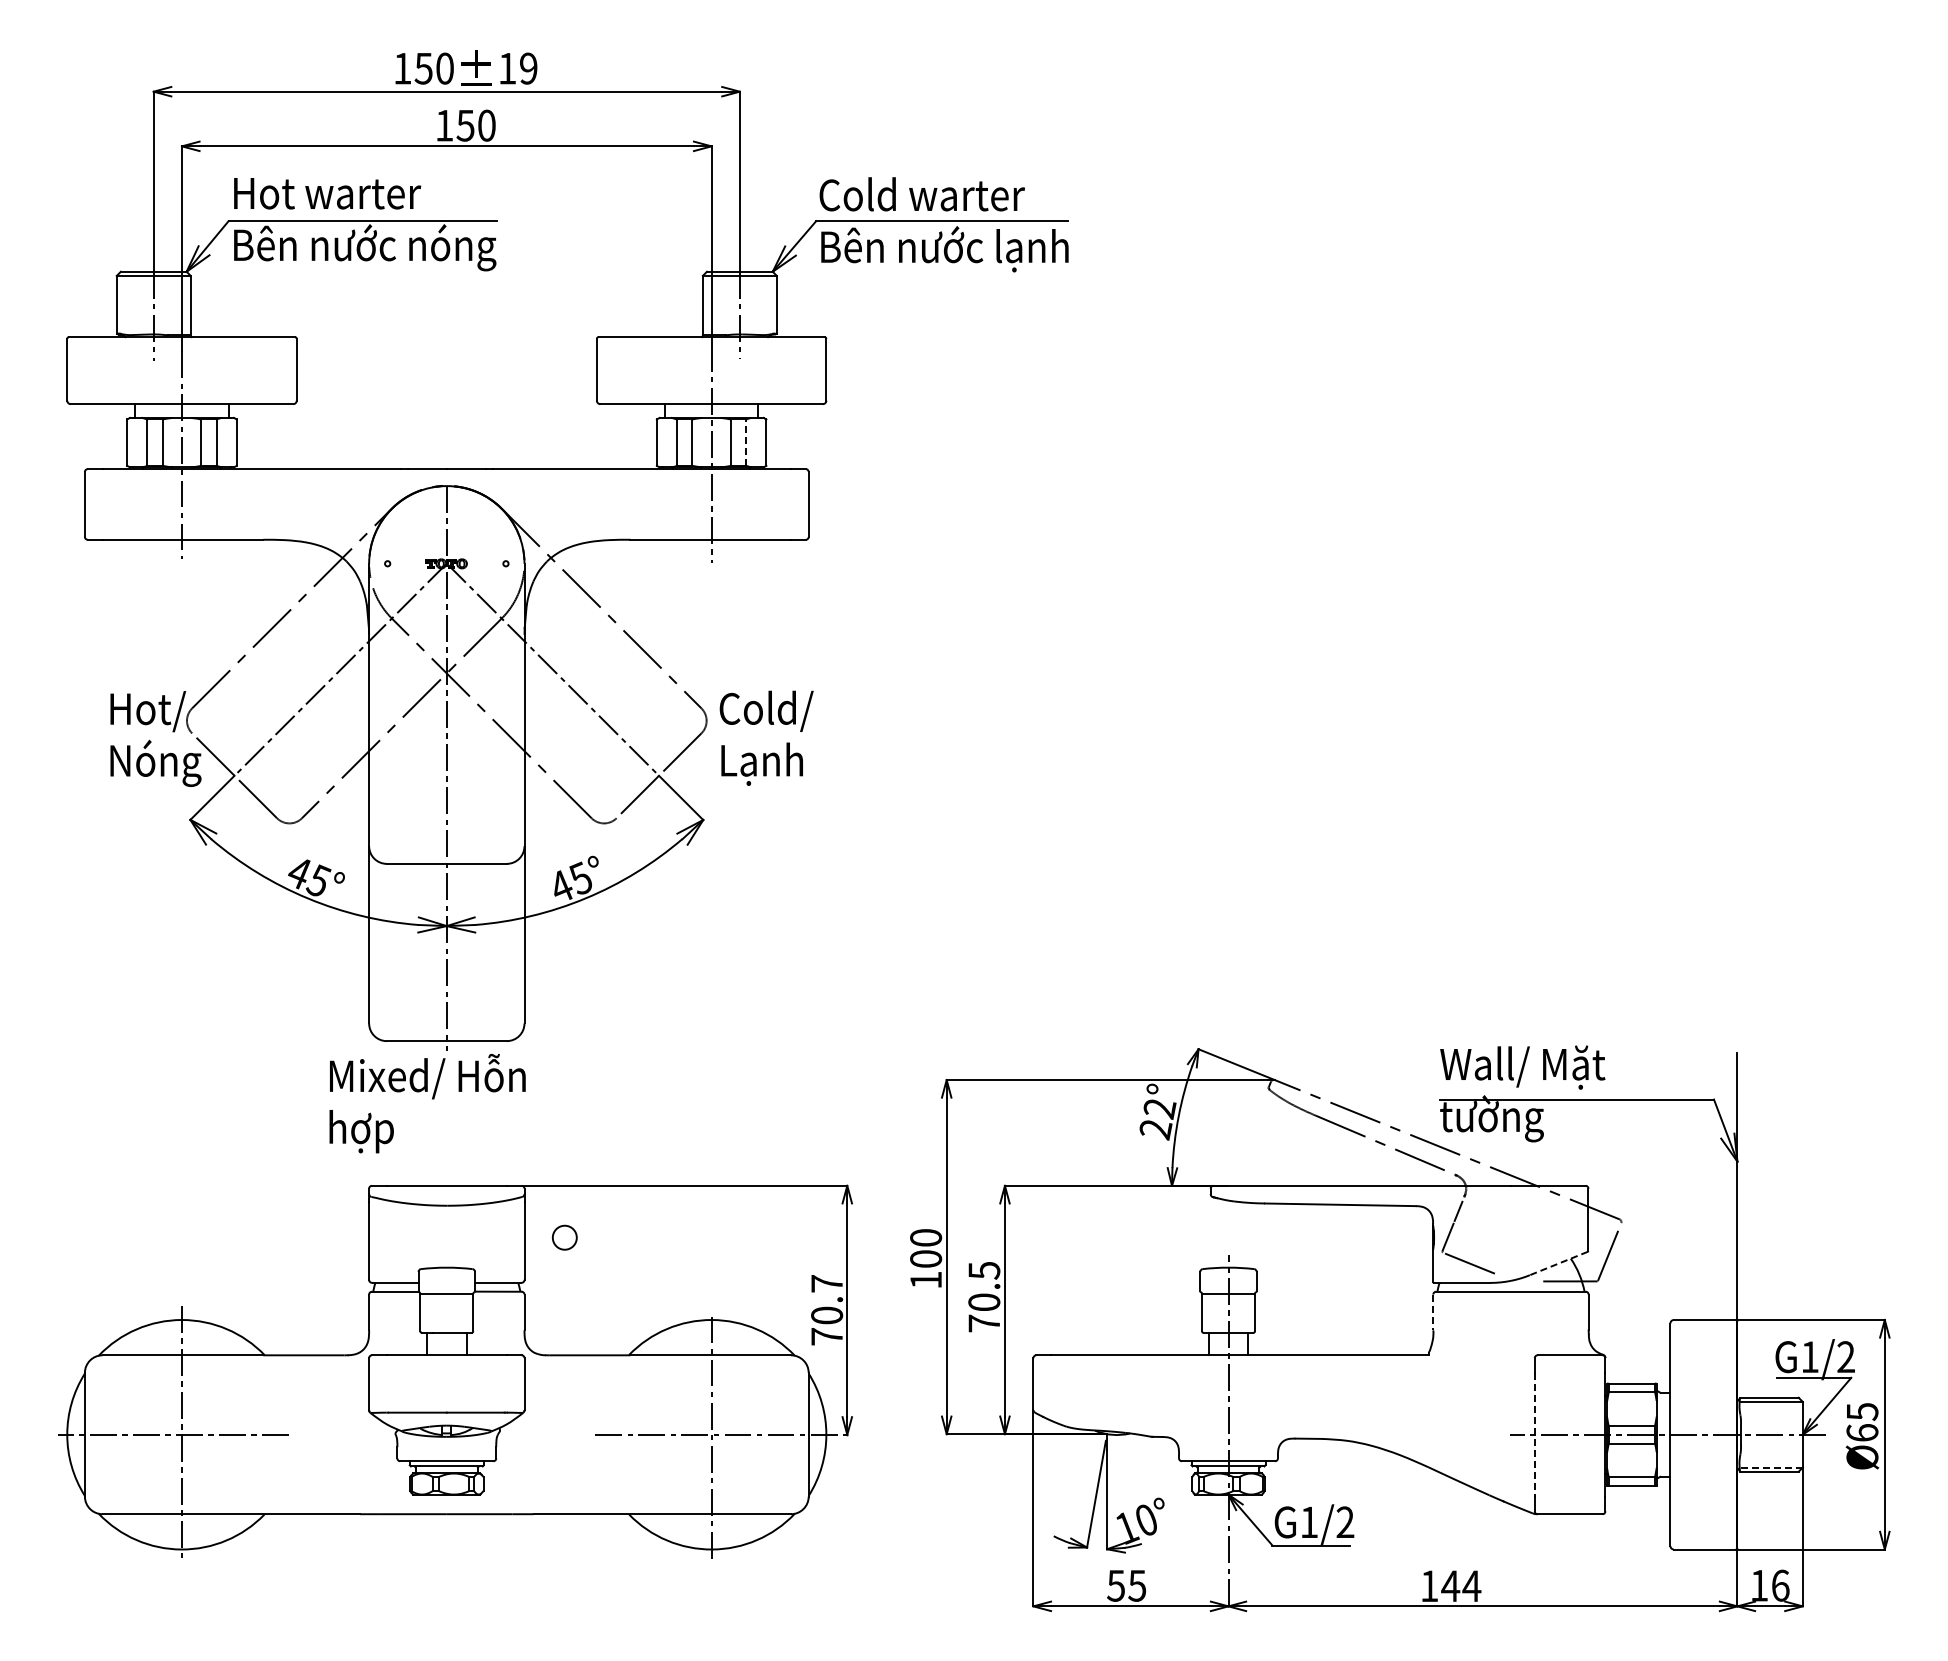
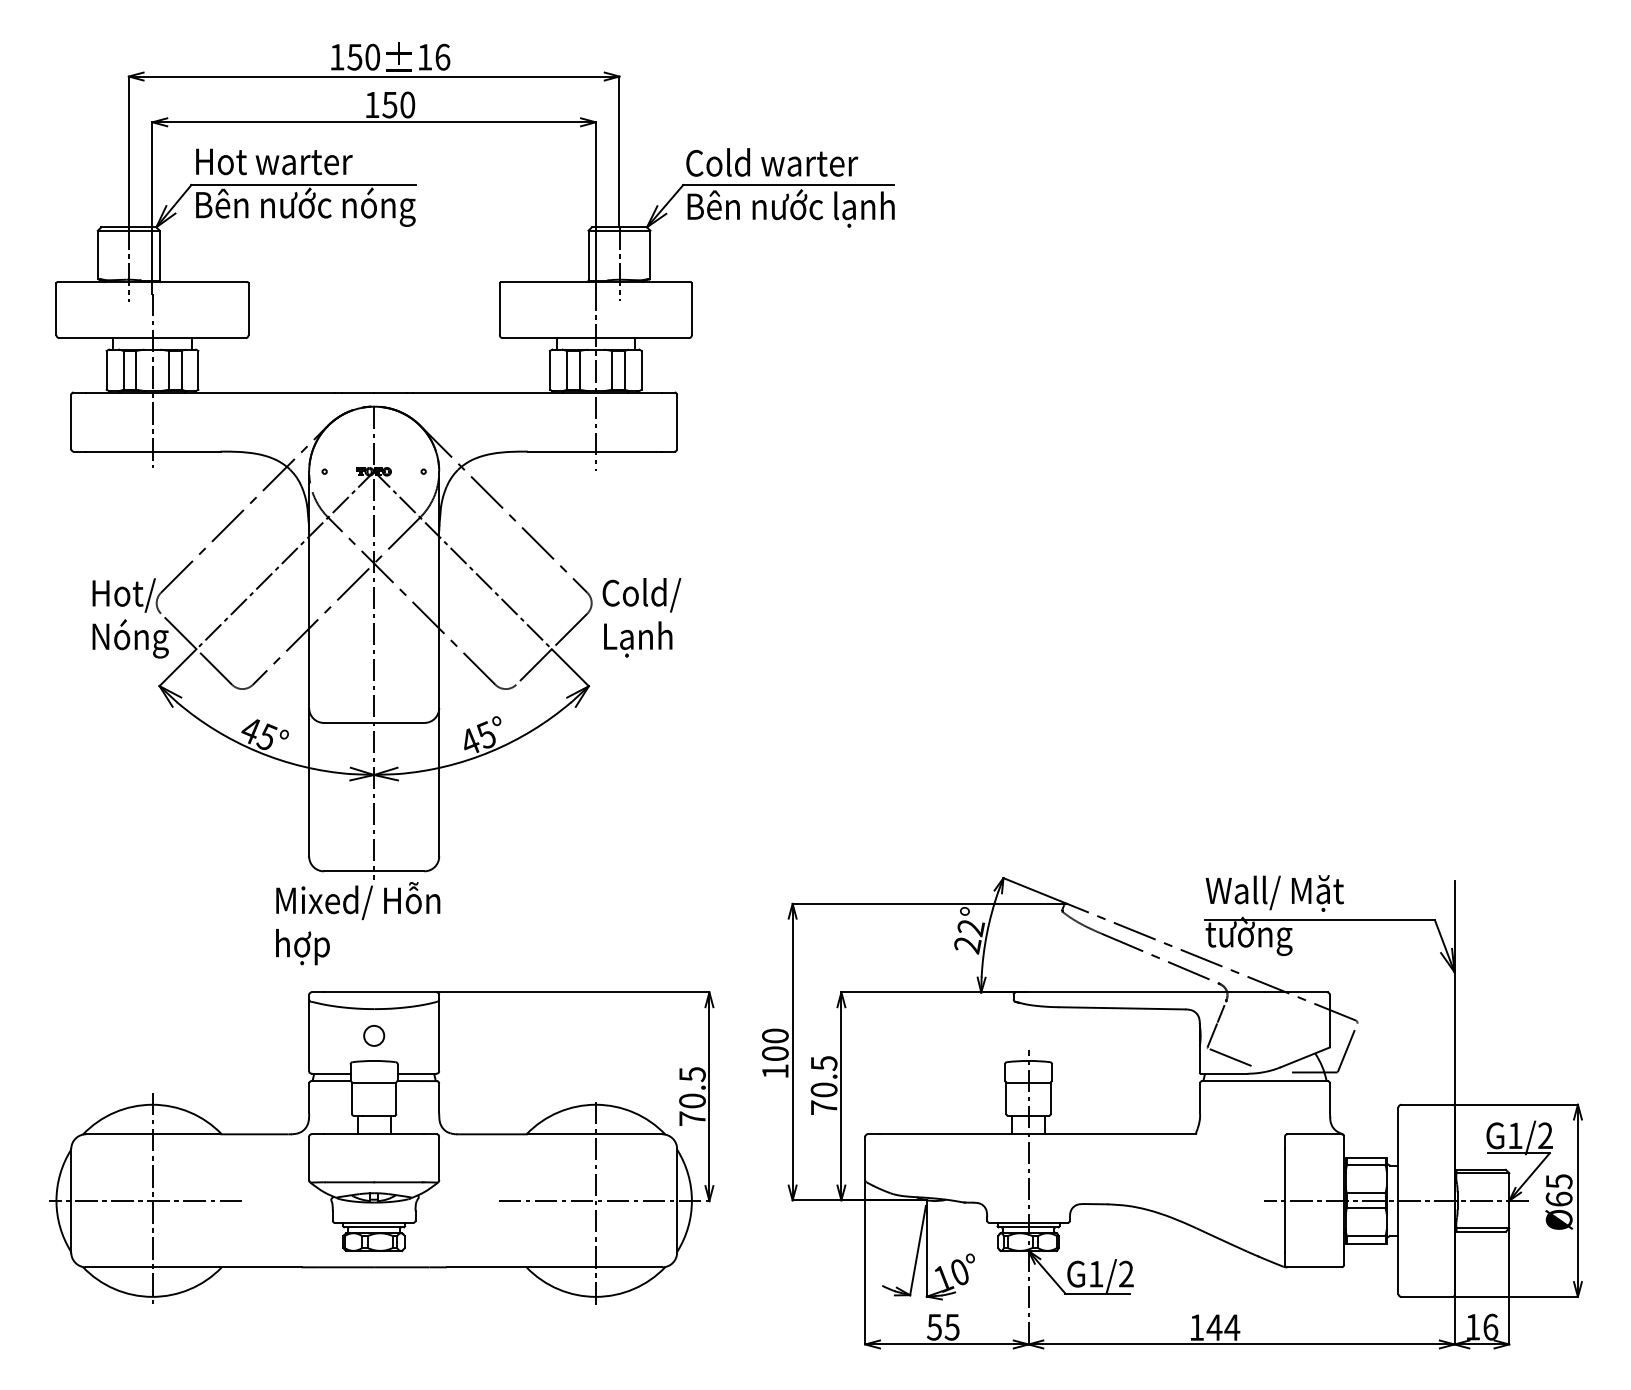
text: (528, 68) -> (442, 57), 19 -> 16
line: (746, 442) -> (625, 370), dashed -> solid
circle: (564, 1237) -> (373, 1035), moved
line: (1558, 1263) -> (1304, 1057), dashed -> solid
text: (827, 1283) -> (692, 1074), 70.7 -> 70.5
line: (1433, 1312) -> (1200, 1098), dashed -> solid
line: (1534, 1434) -> (1284, 1200), dashed -> solid
line: (1771, 1467) -> (1483, 1228), dashed -> solid

